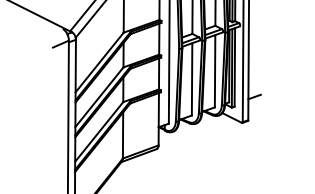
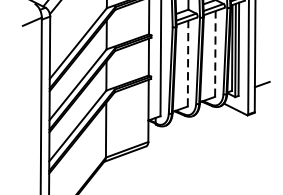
line: (215, 70) -> (215, 53), solid -> dashed
line: (192, 78) -> (188, 62), solid -> dashed

